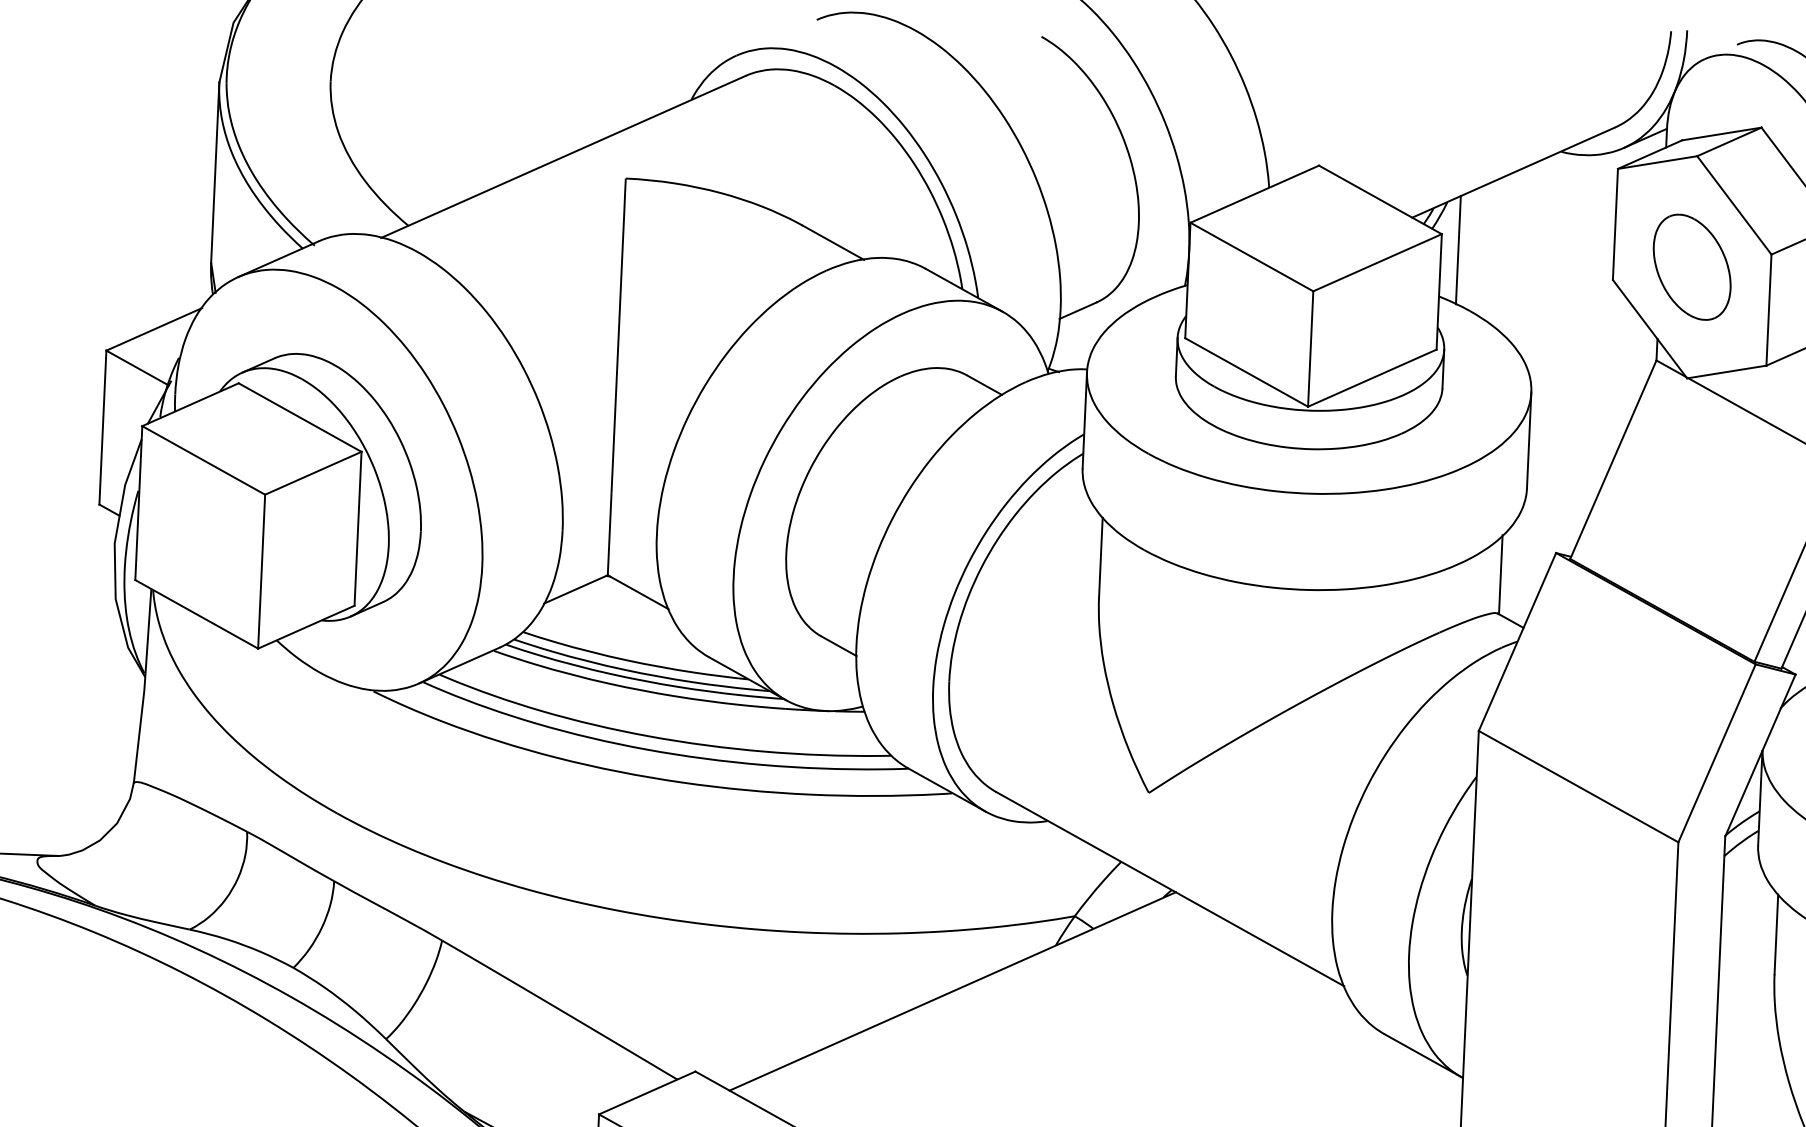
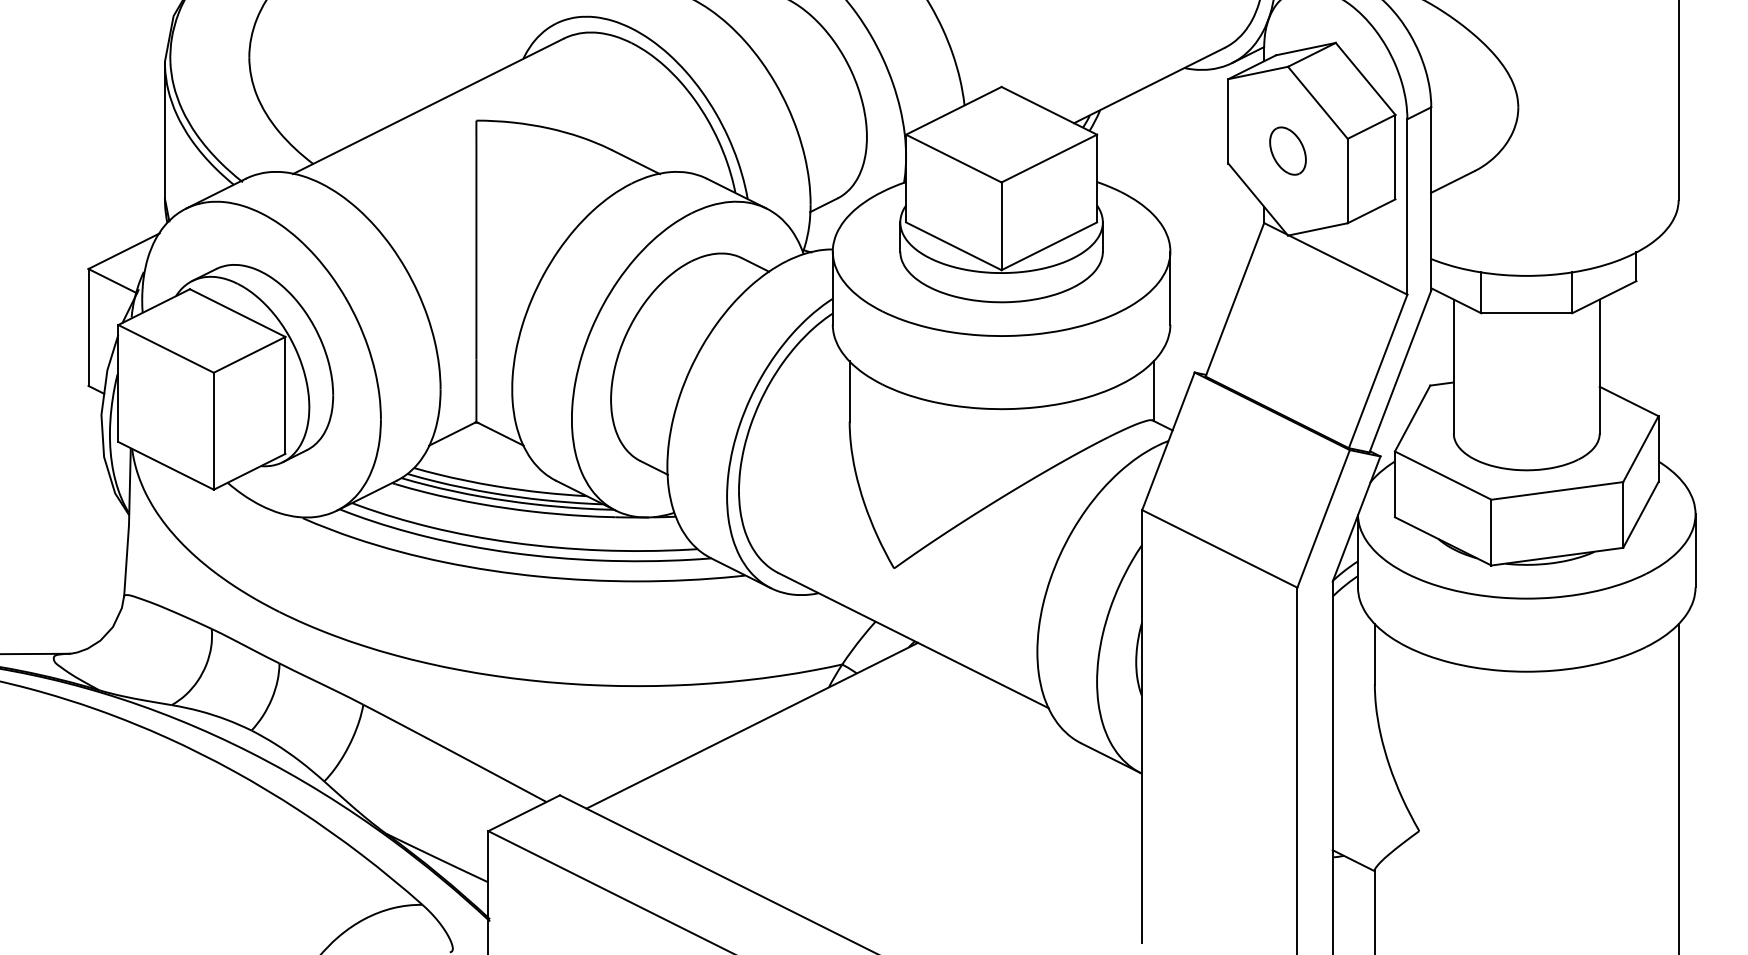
line: (1458, 250) -> (1110, 146), removed
part: (1691, 266) -> (1287, 150), size x0.6

